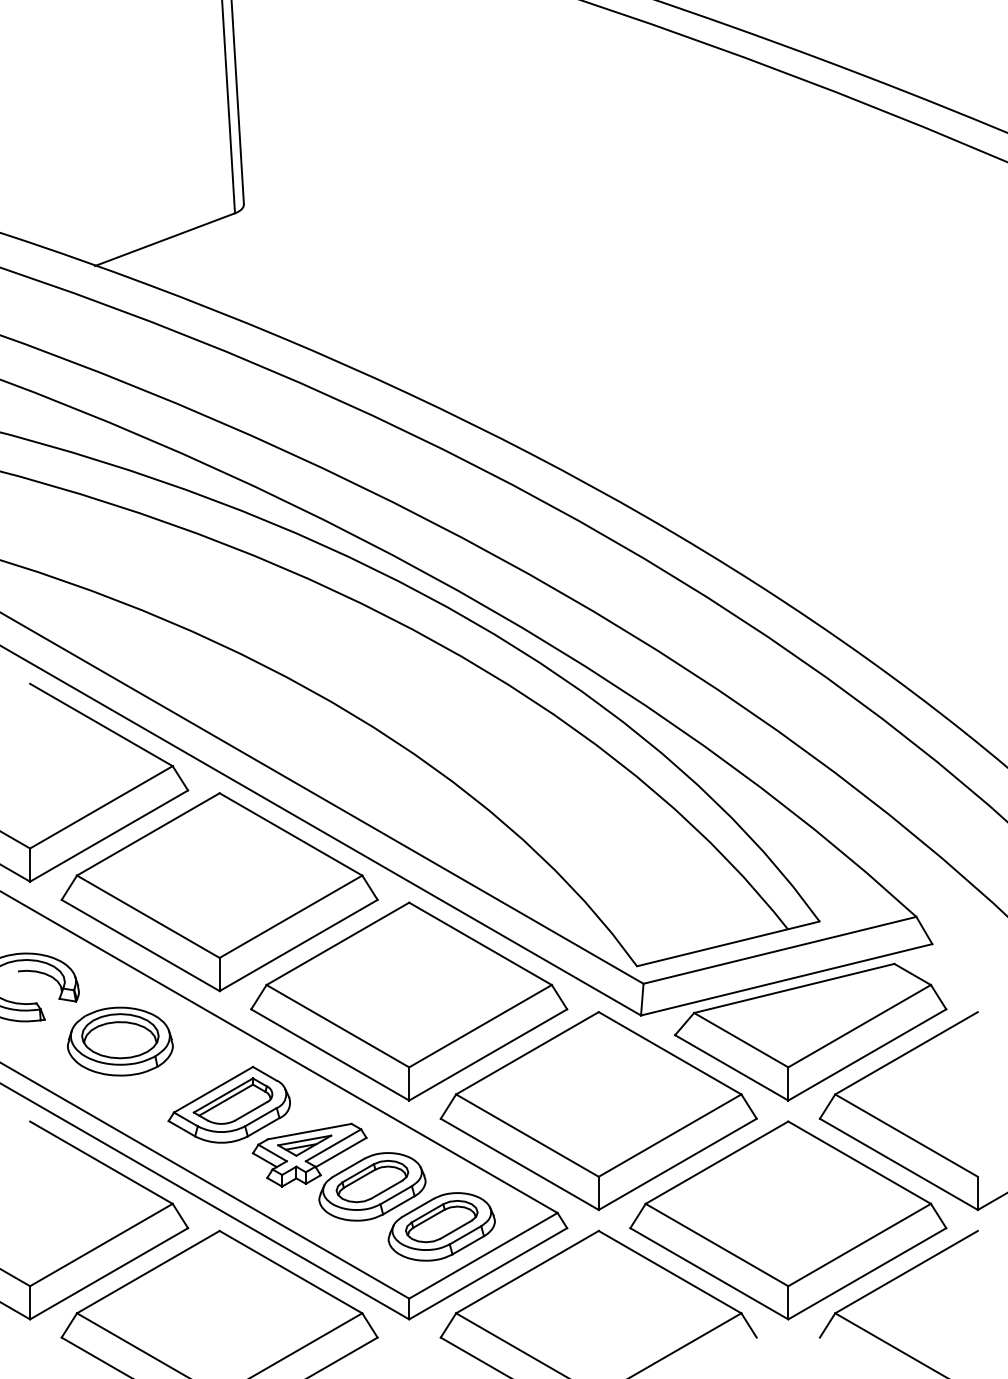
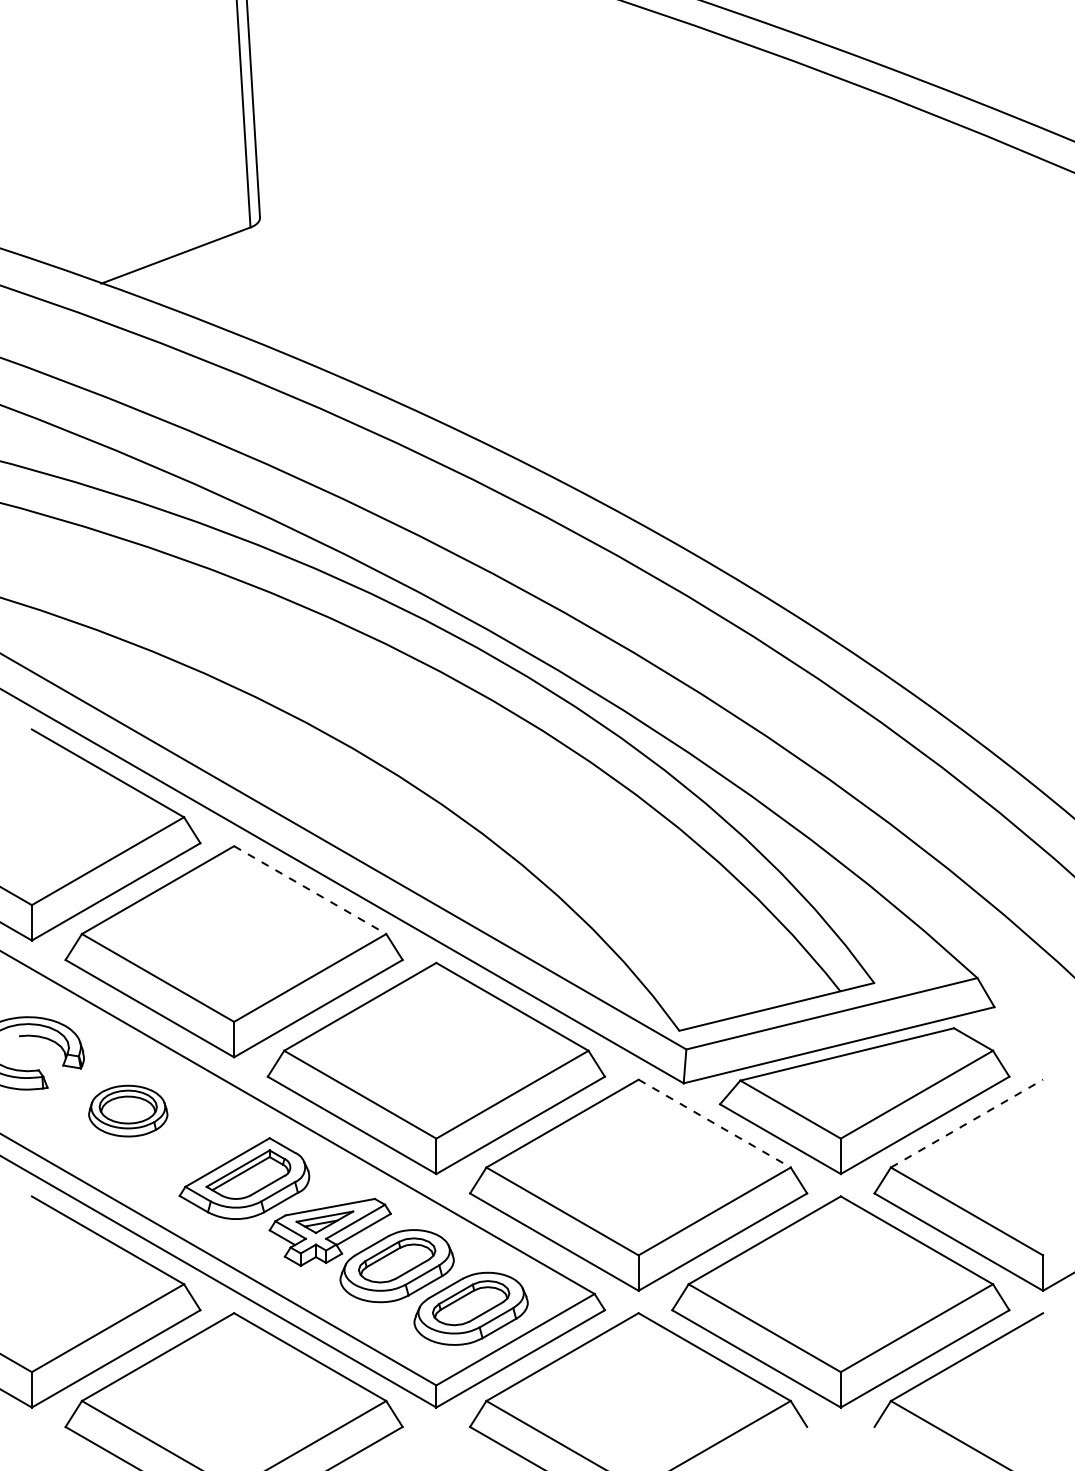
line: (291, 834) -> (310, 890), solid -> dashed
part: (120, 1041) -> (128, 1111), size x0.7
line: (670, 1053) -> (715, 1123), solid -> dashed
line: (907, 1053) -> (967, 1123), solid -> dashed

